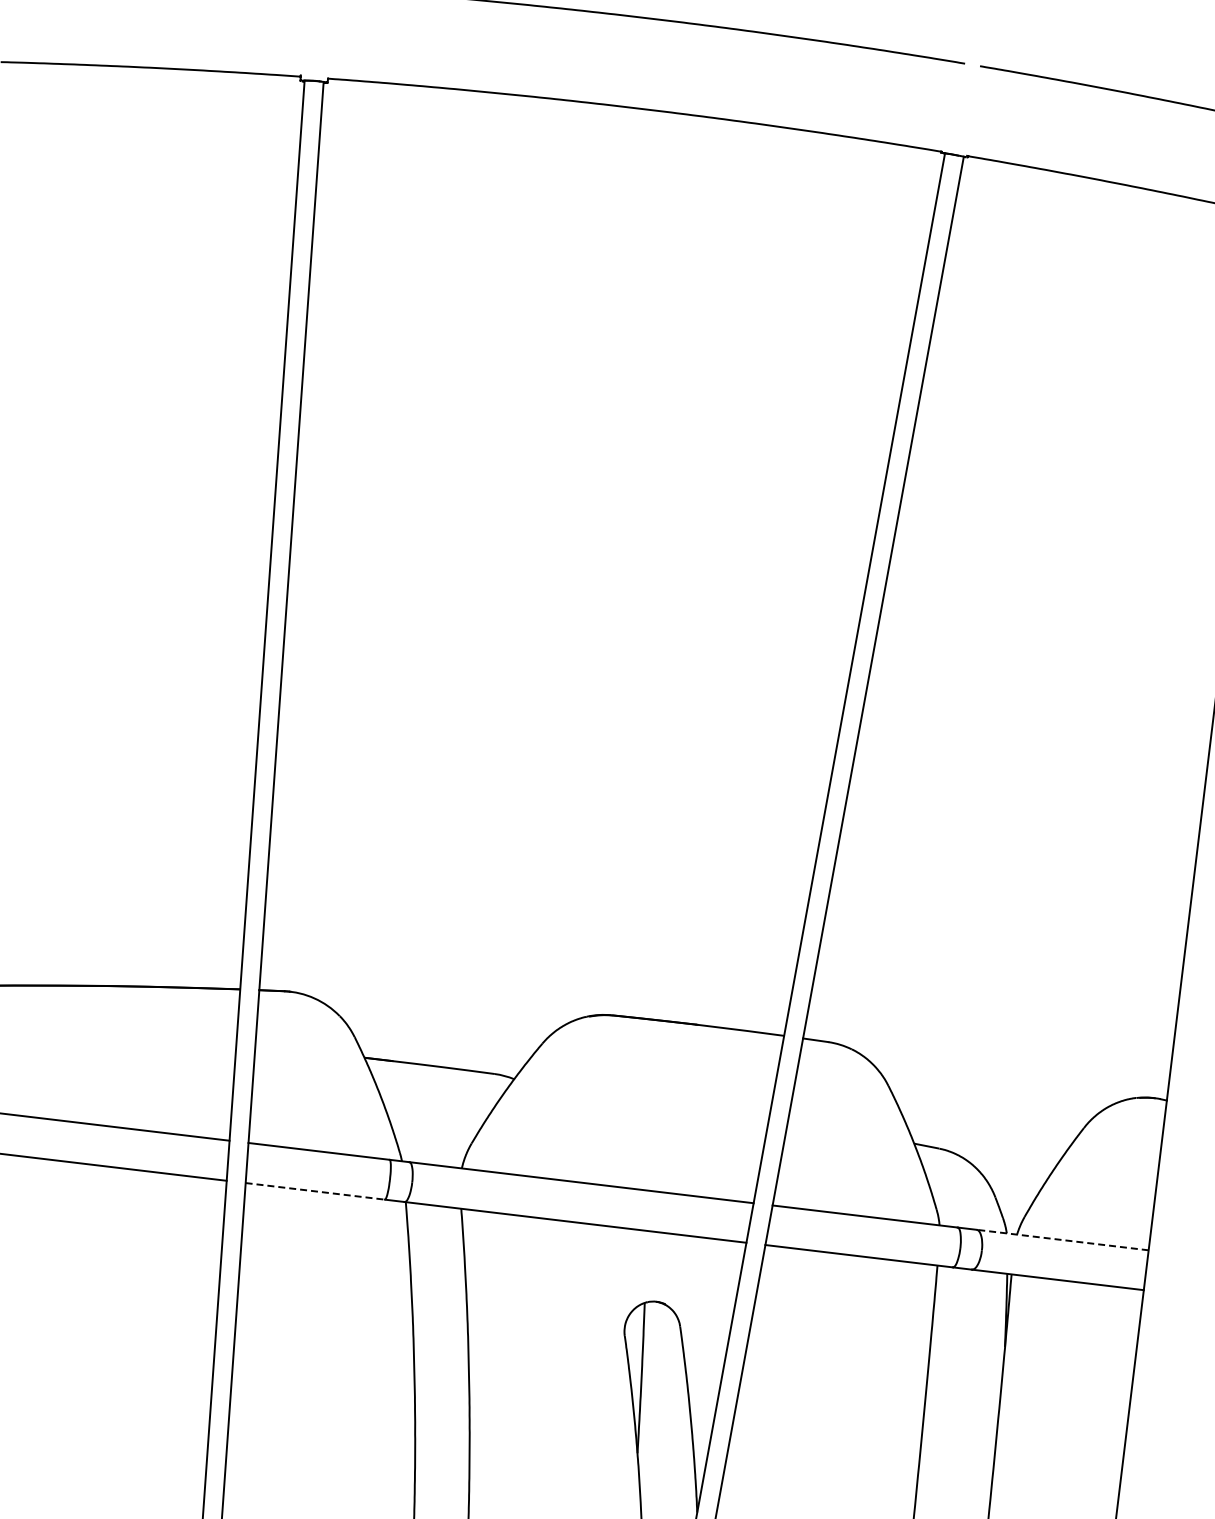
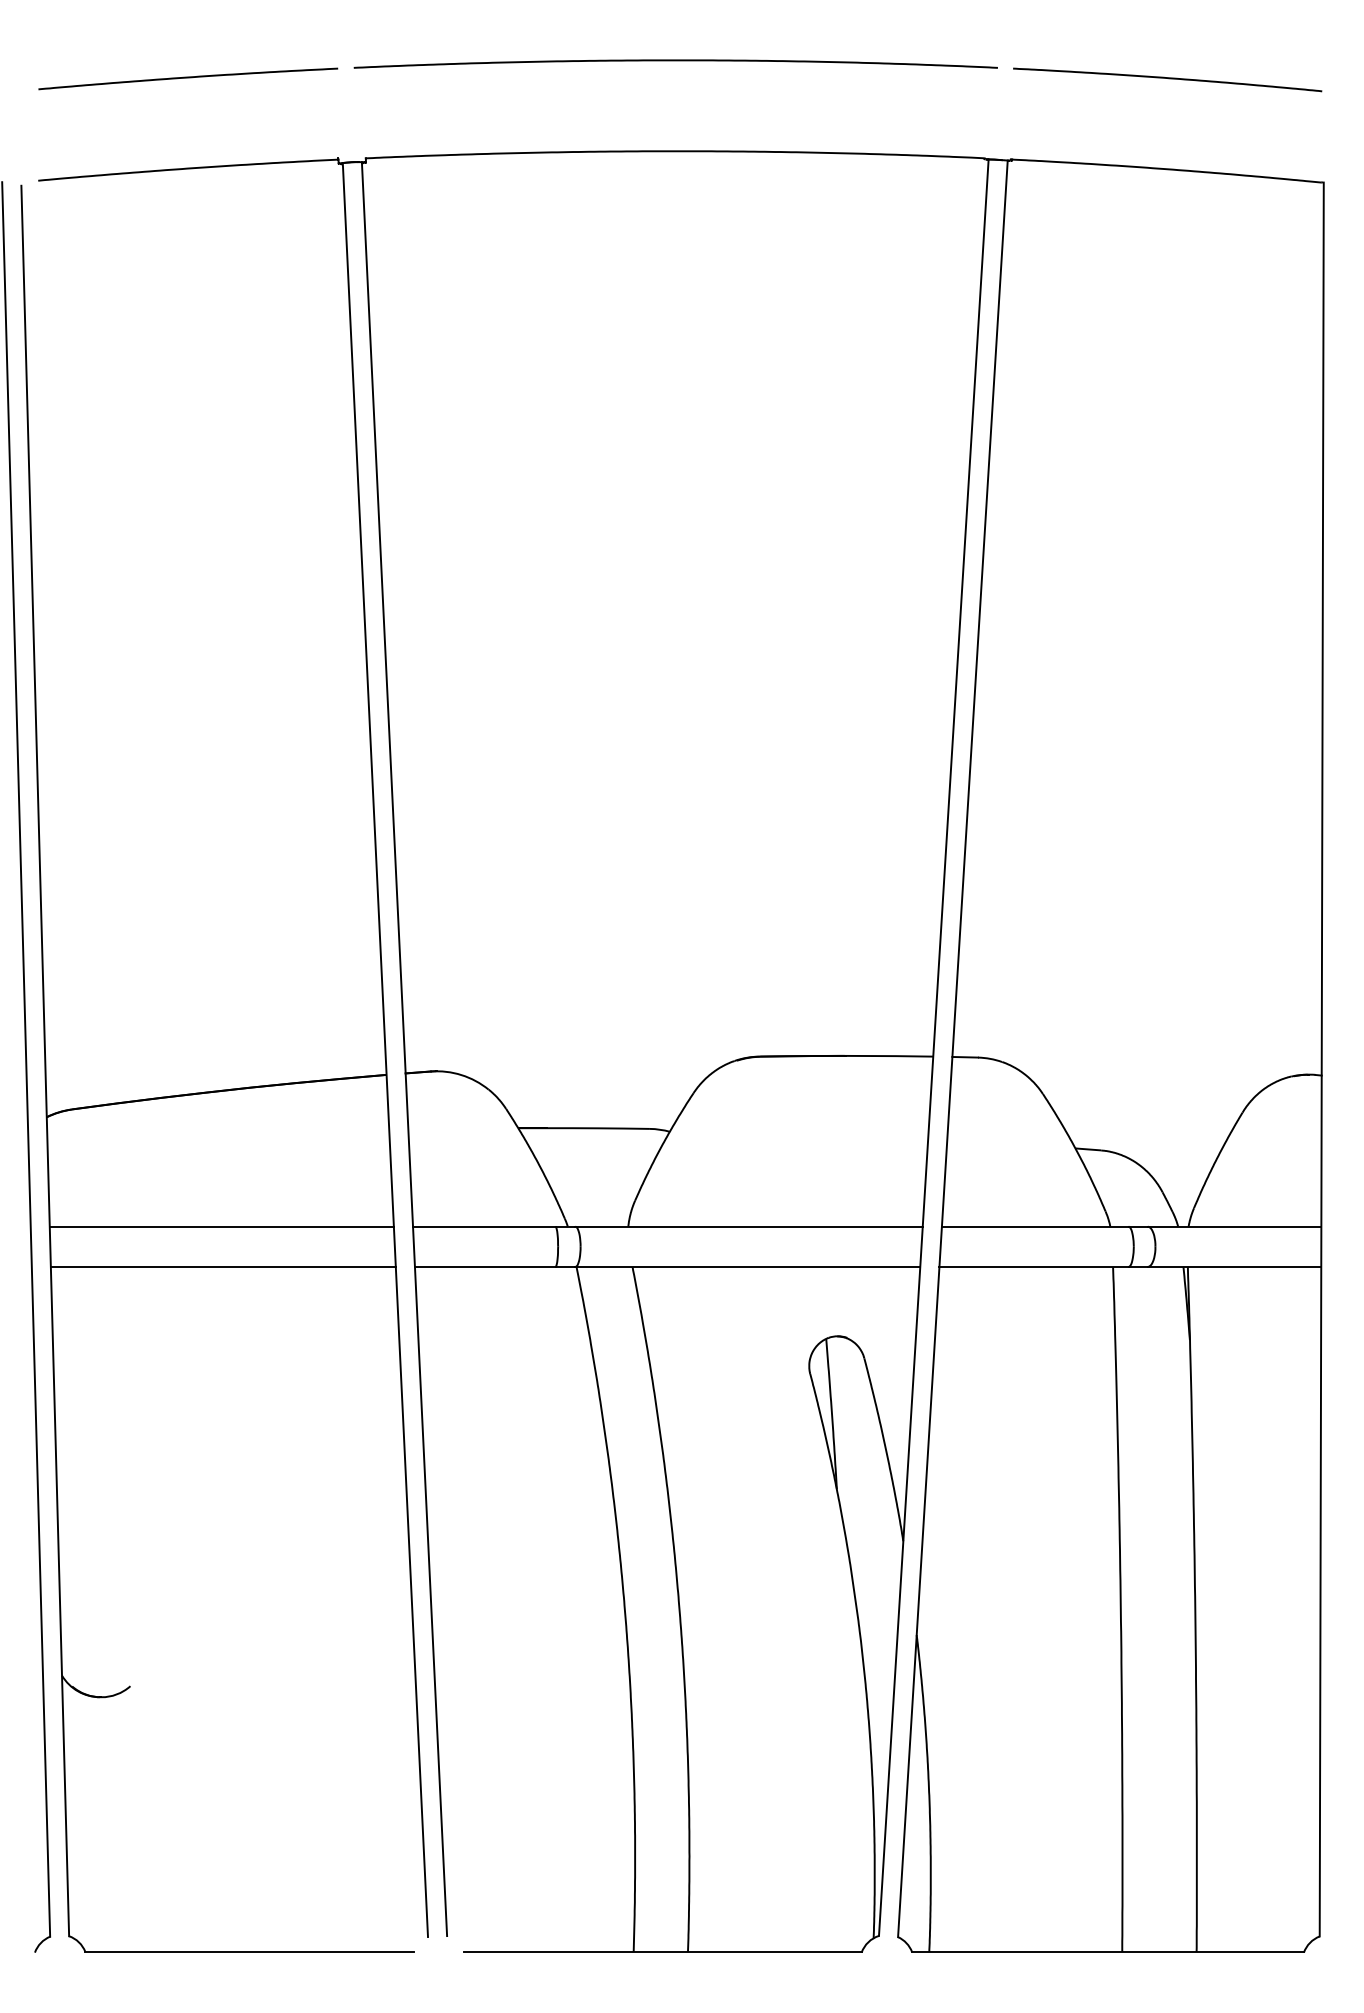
line: (315, 1190) -> (485, 1266), dashed -> solid
line: (1062, 1239) -> (1234, 1226), dashed -> solid

